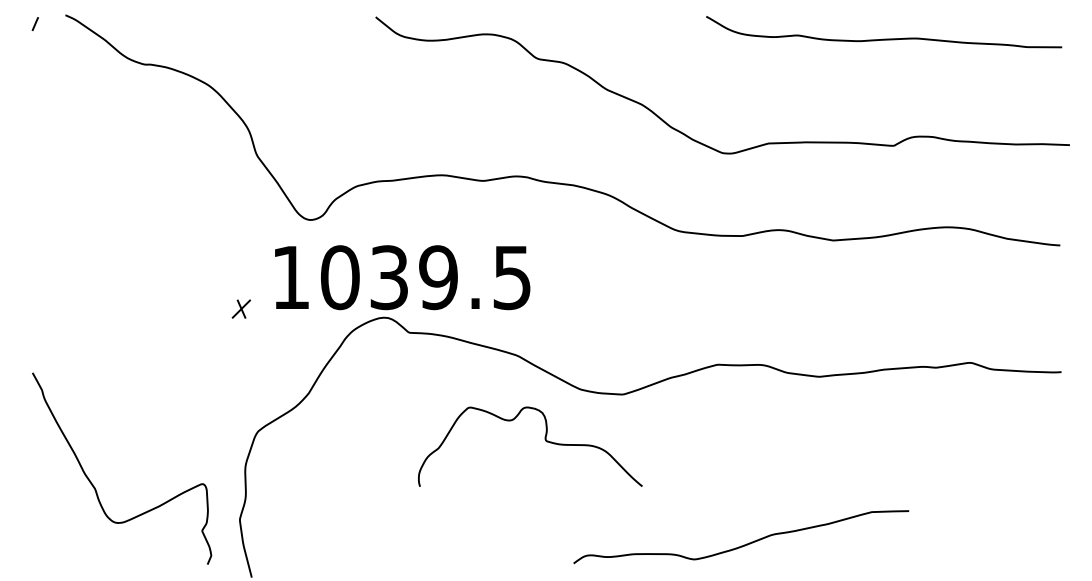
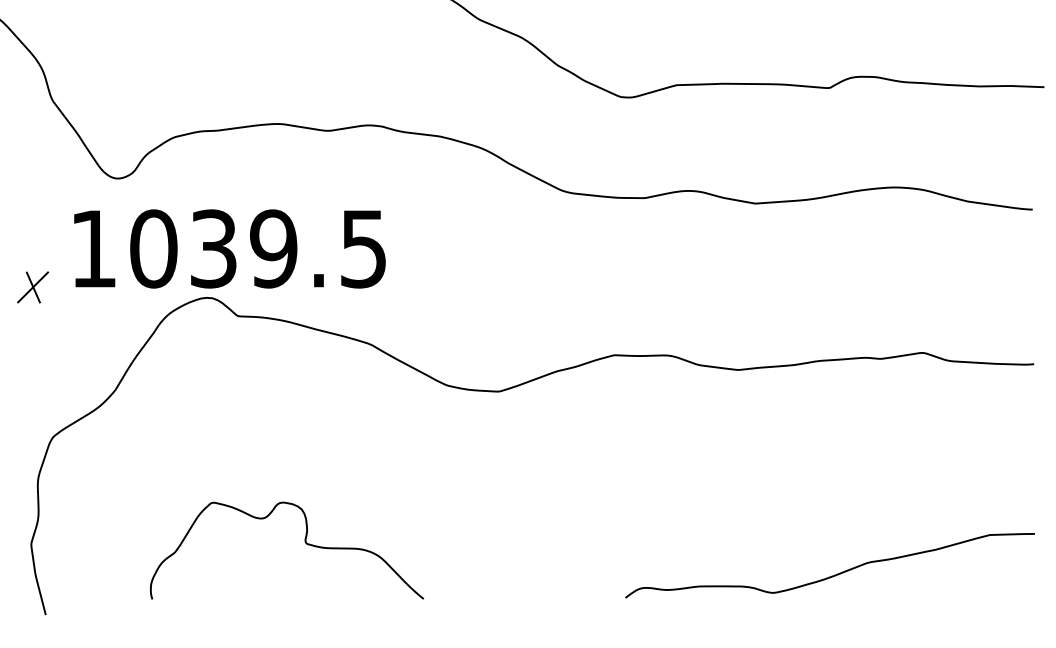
part: (241, 308) -> (33, 286), size x1.43
curve: (544, 439) -> (304, 541), moved
curve: (744, 544) -> (833, 574), moved

